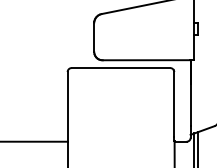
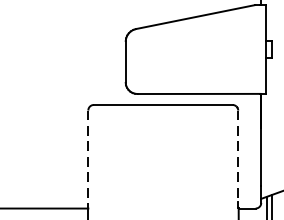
line: (174, 104) -> (238, 156), solid -> dashed
line: (67, 106) -> (88, 159), solid -> dashed

